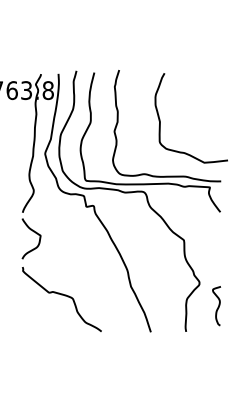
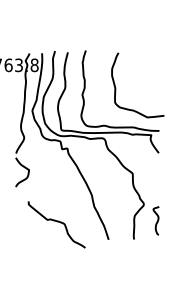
curve: (61, 295) -> (56, 221), moved

